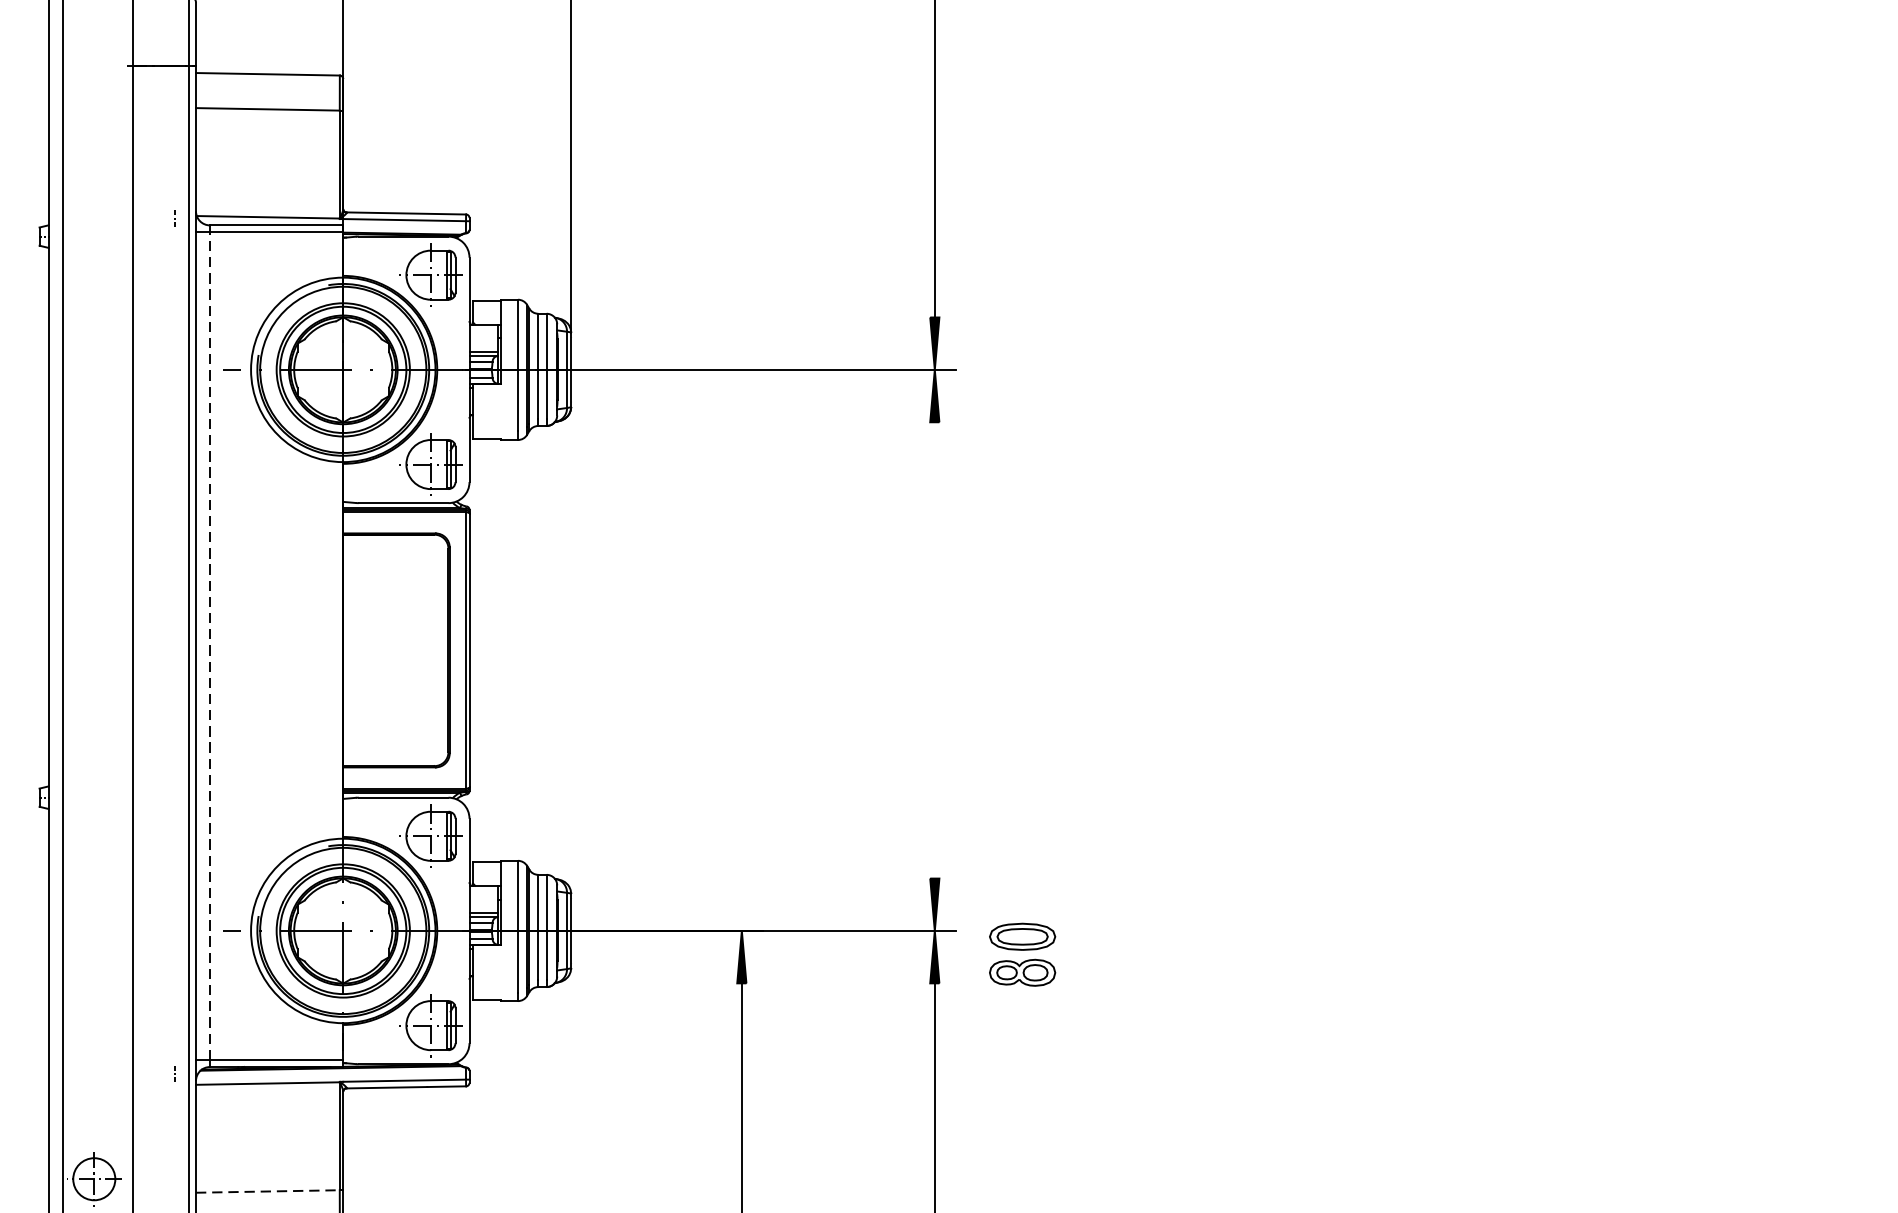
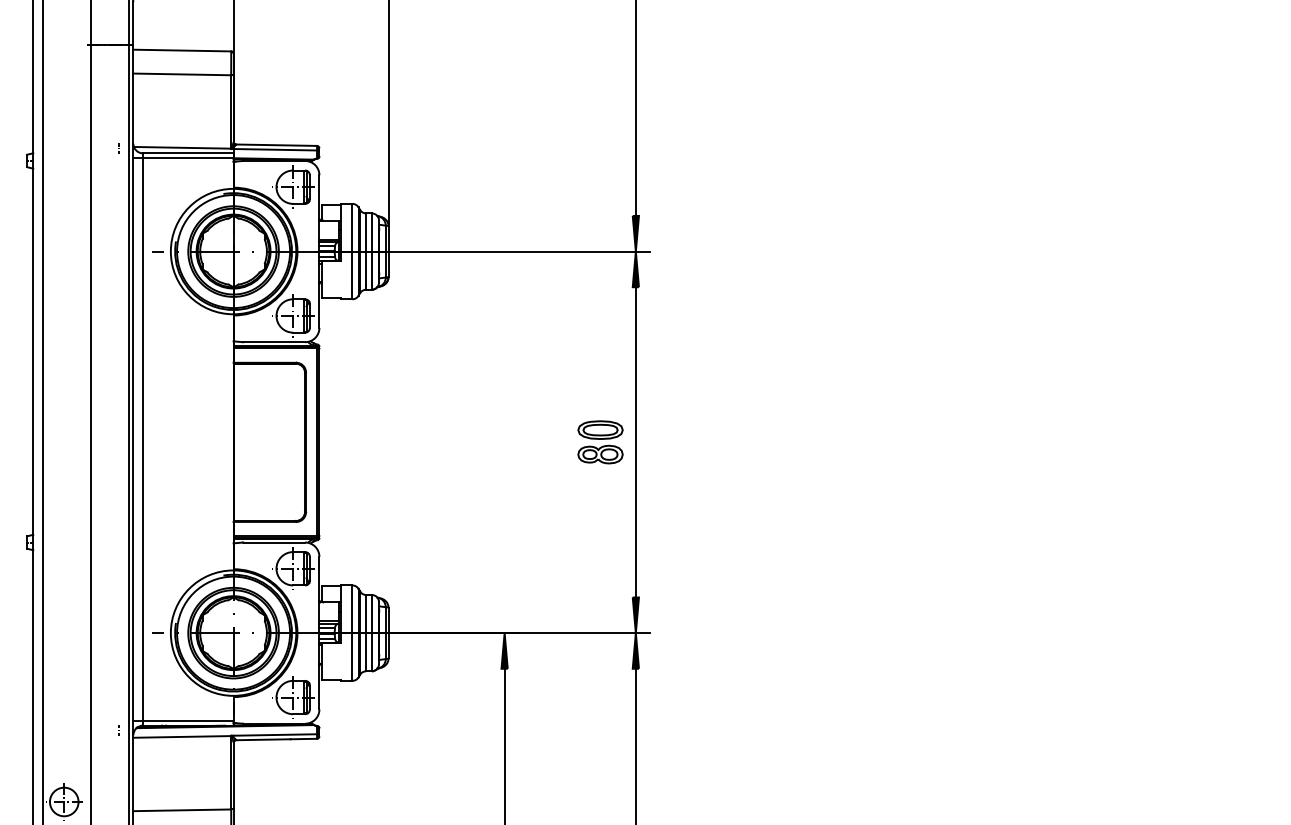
line: (209, 646) -> (142, 439), dashed -> solid
line: (934, 650) -> (635, 442), added
part: (1022, 955) -> (600, 442), moved
line: (268, 1191) -> (182, 810), dashed -> solid

